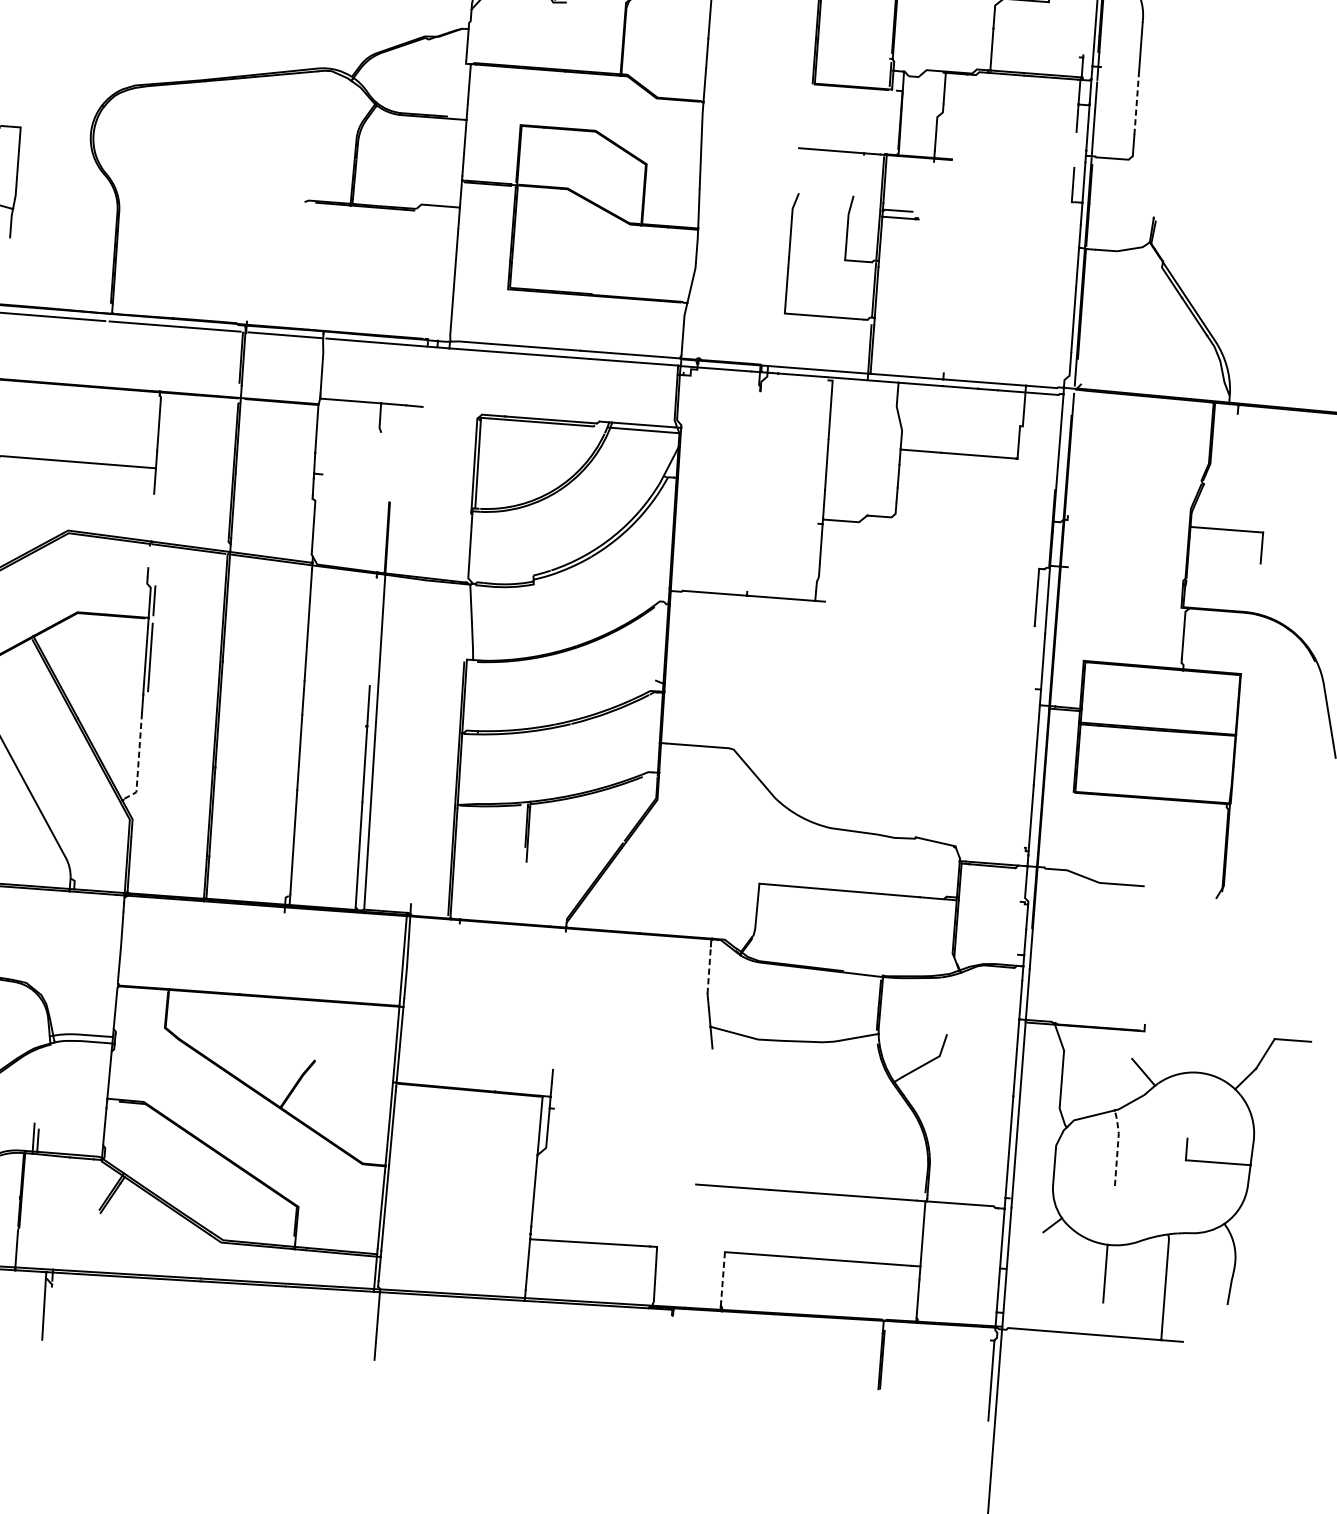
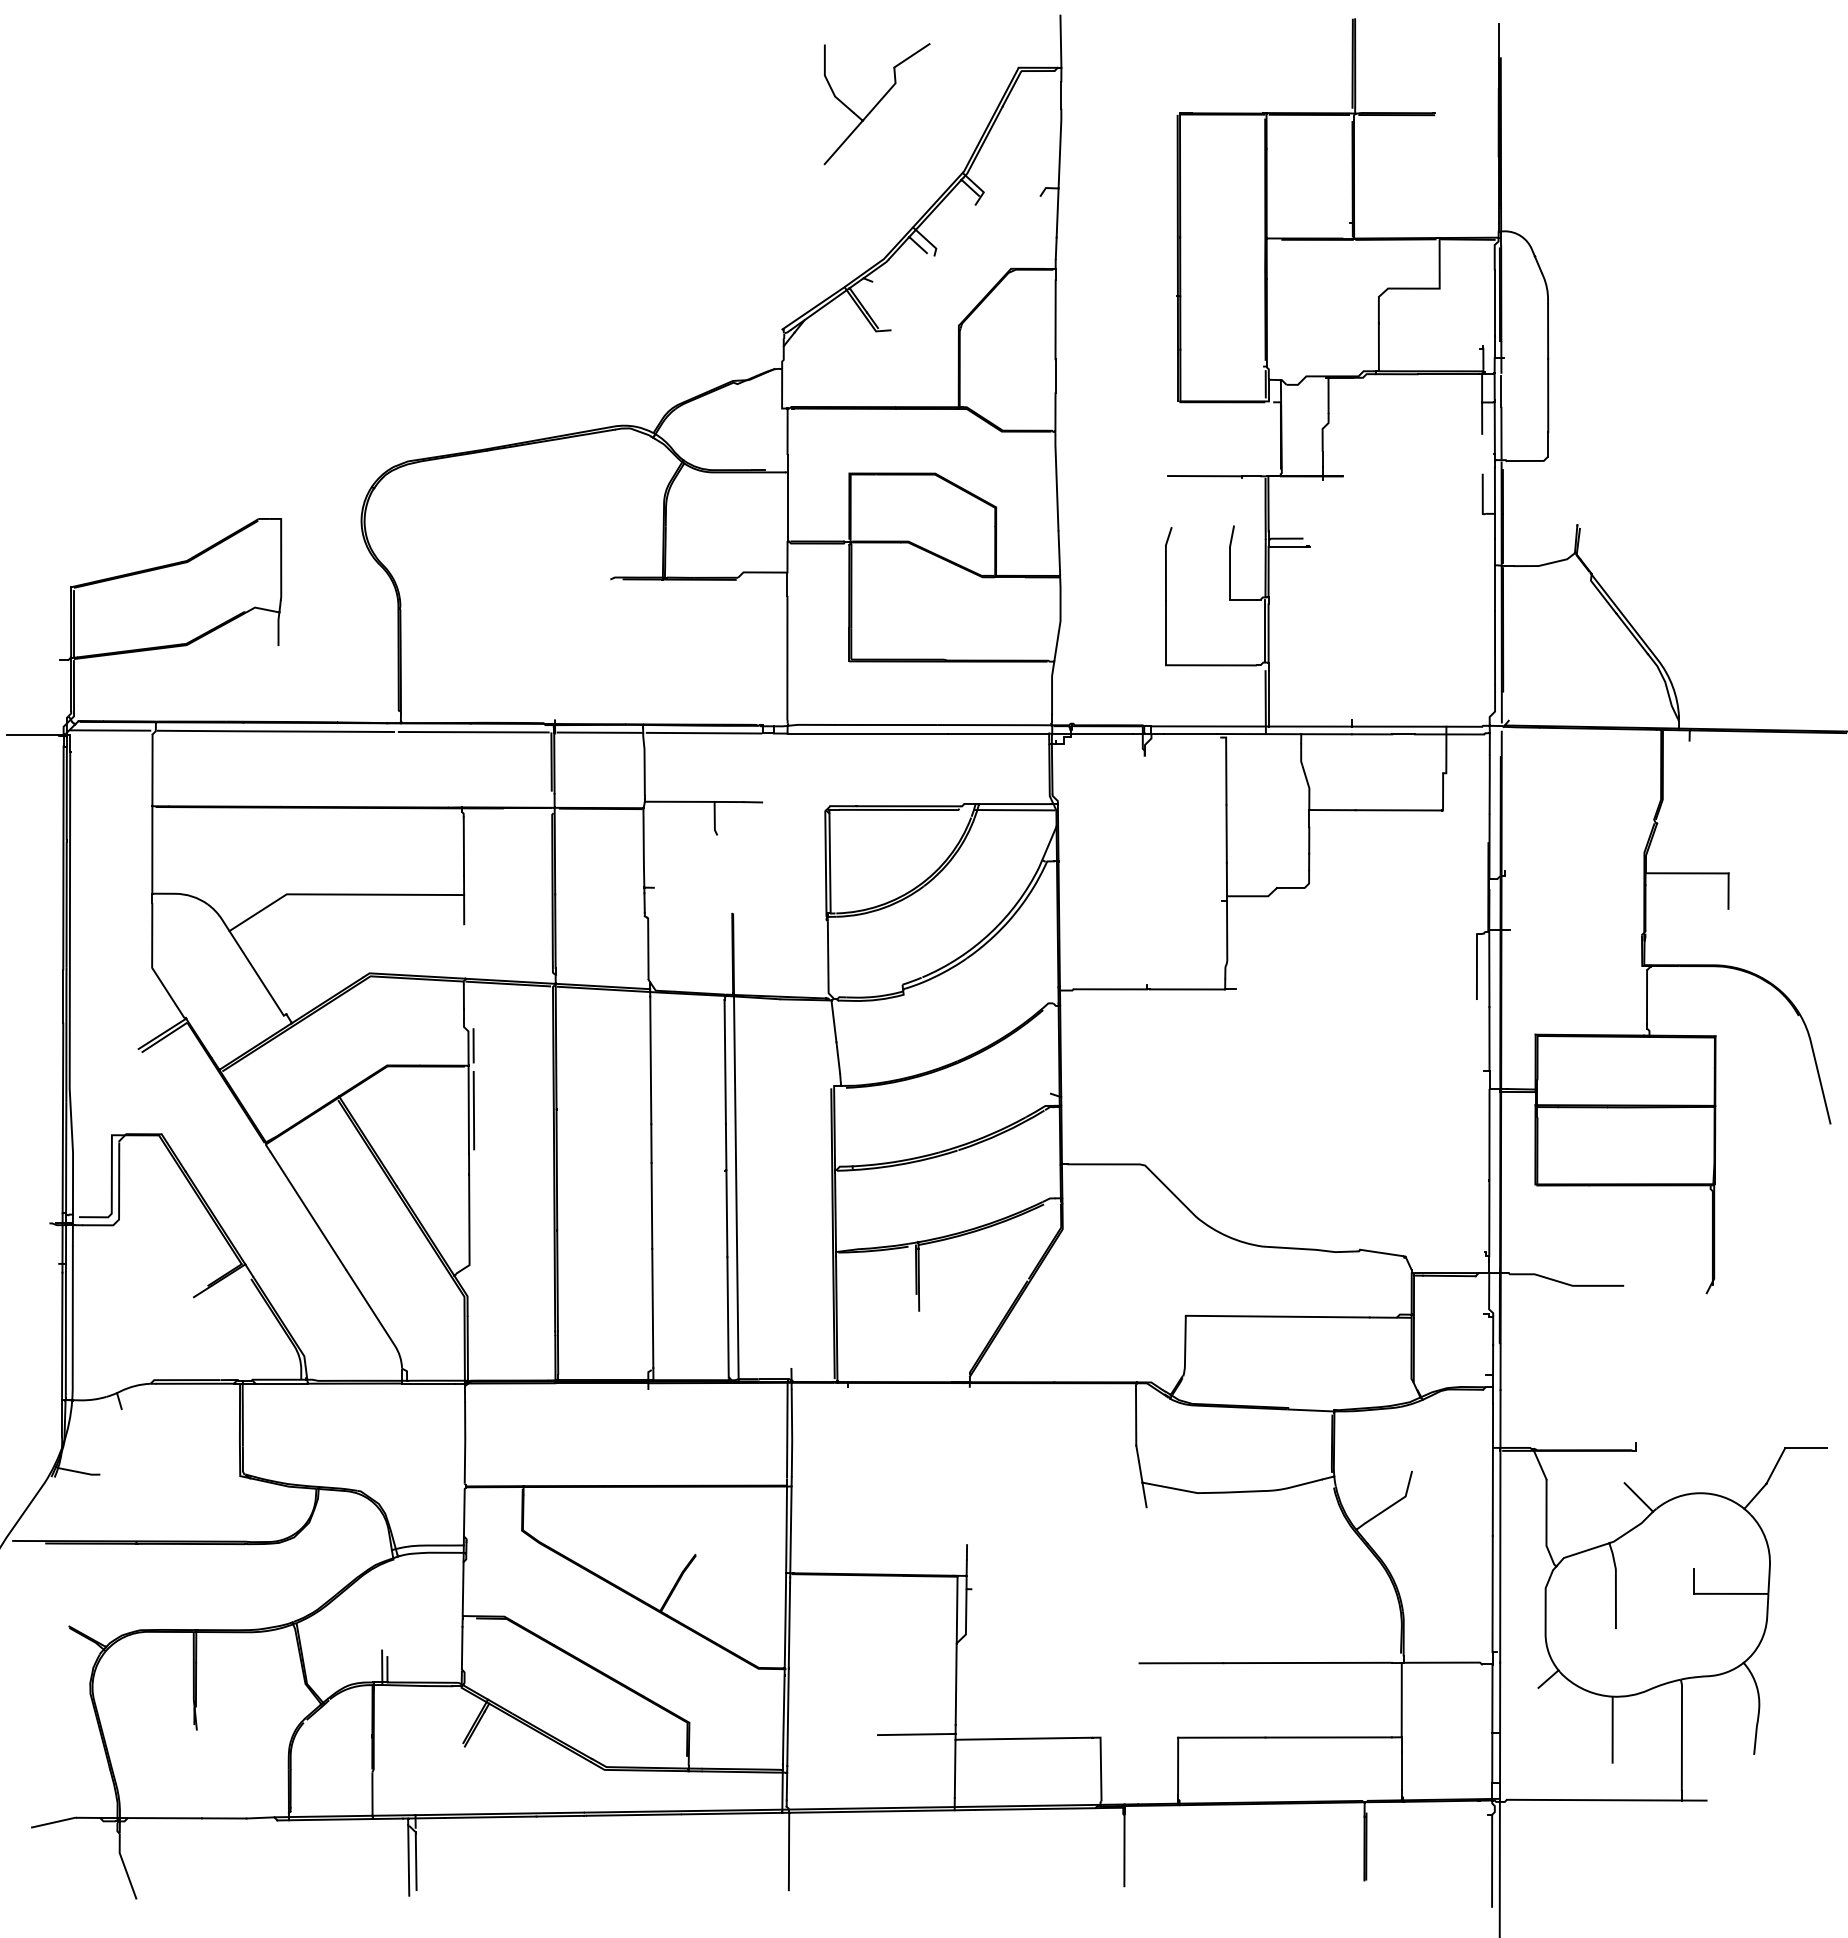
line: (1137, 102) -> (1548, 395), dashed -> solid
line: (148, 556) -> (463, 996), added
line: (372, 631) -> (724, 1062), added
line: (138, 761) -> (469, 1229), dashed -> solid
line: (709, 971) -> (1136, 1419), dashed -> solid
line: (1117, 1146) -> (1615, 1584), dashed -> solid
line: (496, 1232) -> (916, 1734), added
line: (723, 1277) -> (1178, 1766), dashed -> solid
line: (49, 1311) -> (415, 1862), added
line: (670, 1347) -> (1124, 1850), added

